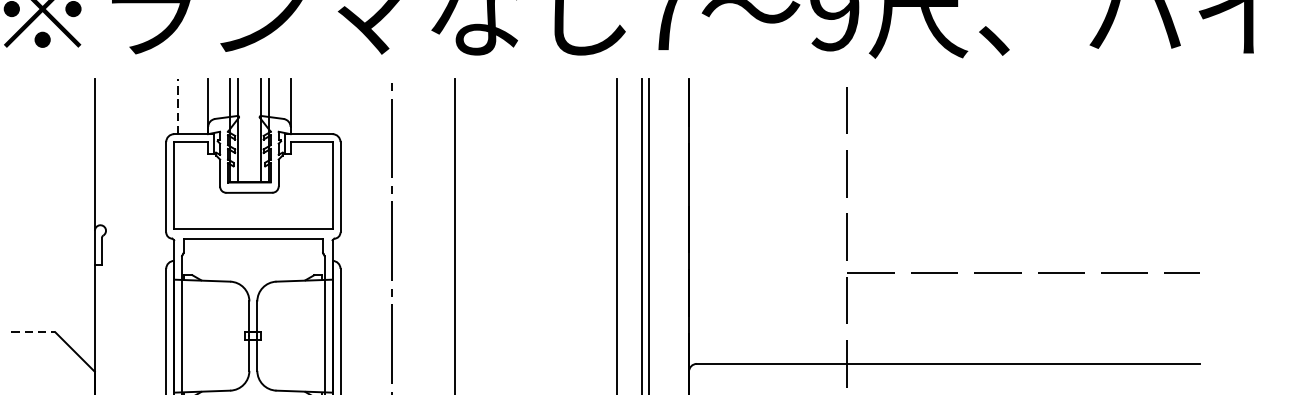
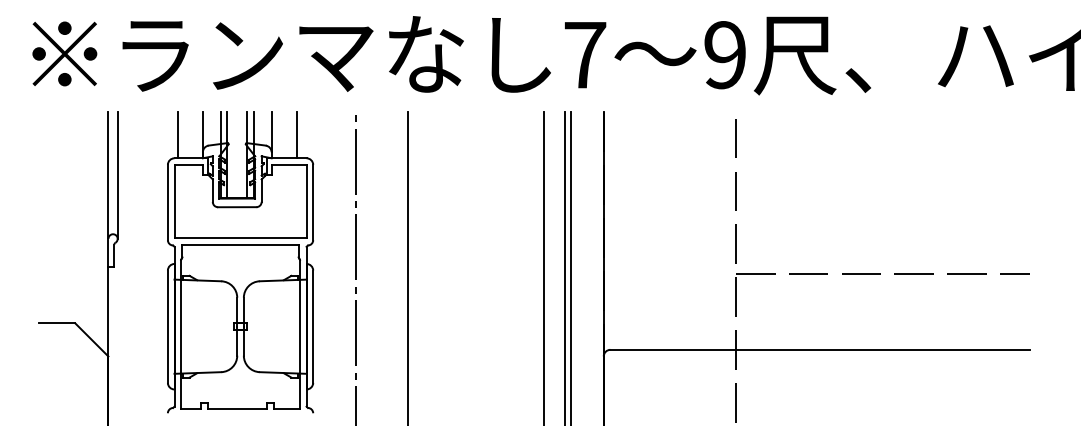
line: (177, 106) -> (177, 135), dashed -> solid
line: (320, 106) -> (296, 135), added
line: (105, 154) -> (117, 175), added
line: (33, 332) -> (57, 323), dashed -> solid

